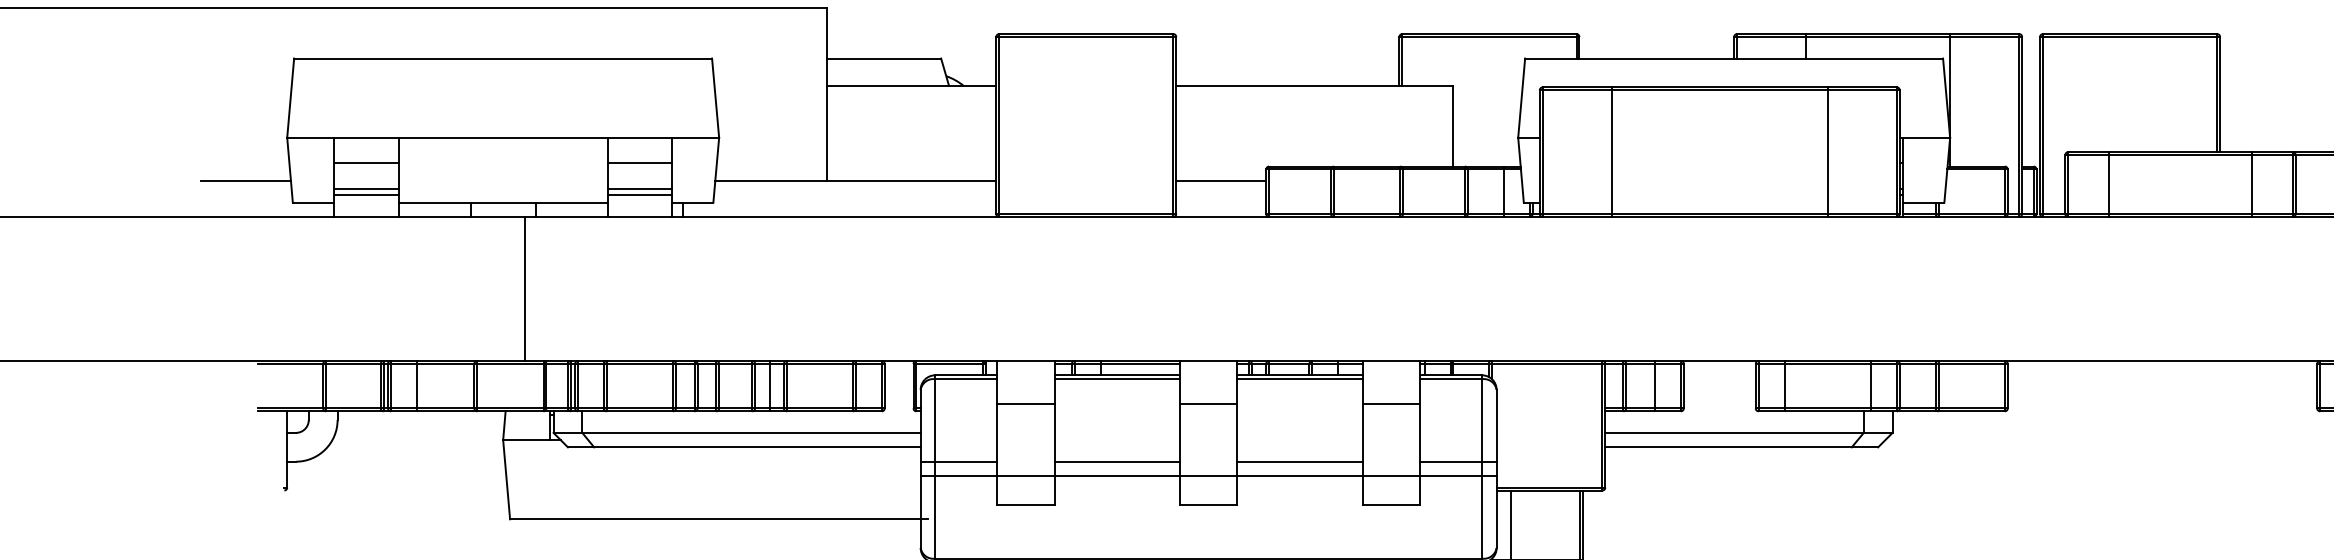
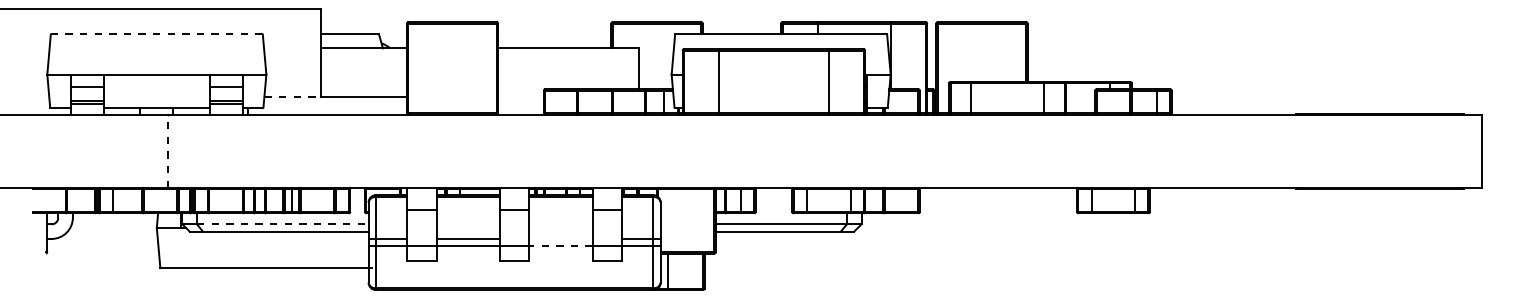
line: (502, 58) -> (156, 34), solid -> dashed
line: (246, 180) -> (26, 96), removed
line: (772, 180) -> (293, 96), solid -> dashed
line: (1220, 180) -> (520, 96), removed
line: (524, 289) -> (167, 151), solid -> dashed
line: (750, 433) -> (282, 224), solid -> dashed
line: (1299, 460) -> (560, 238), removed
line: (1301, 476) -> (561, 246), solid -> dashed

